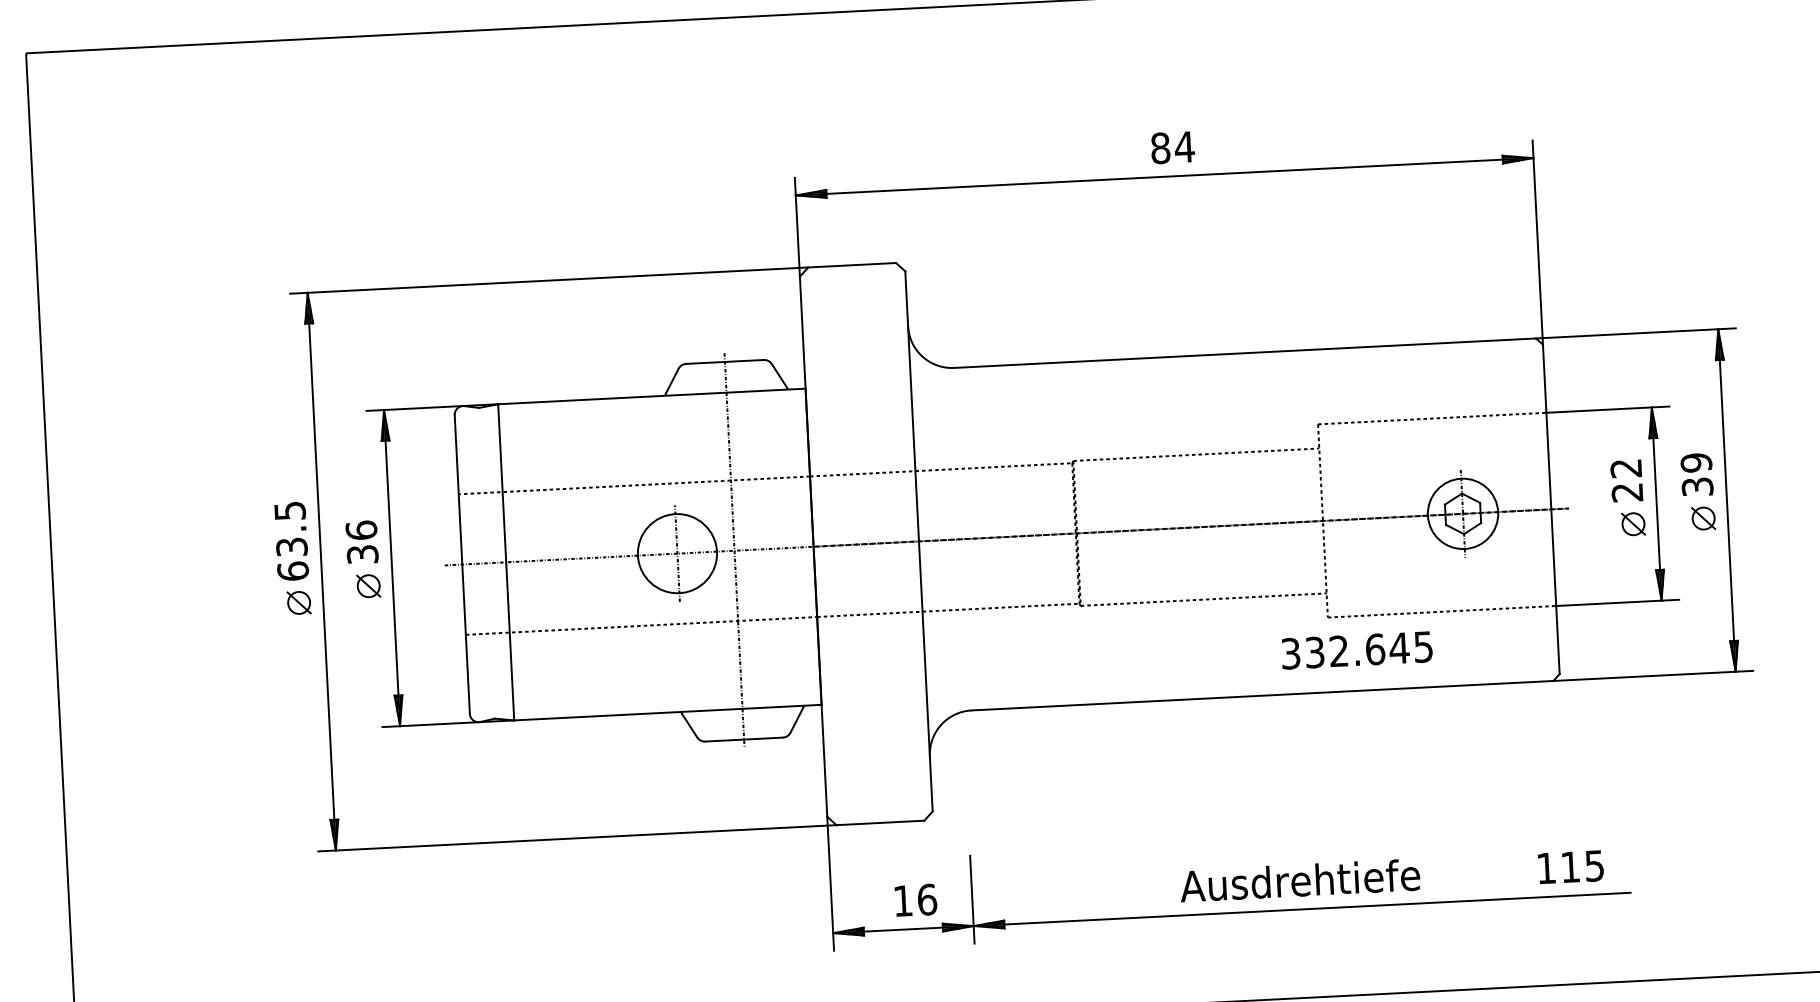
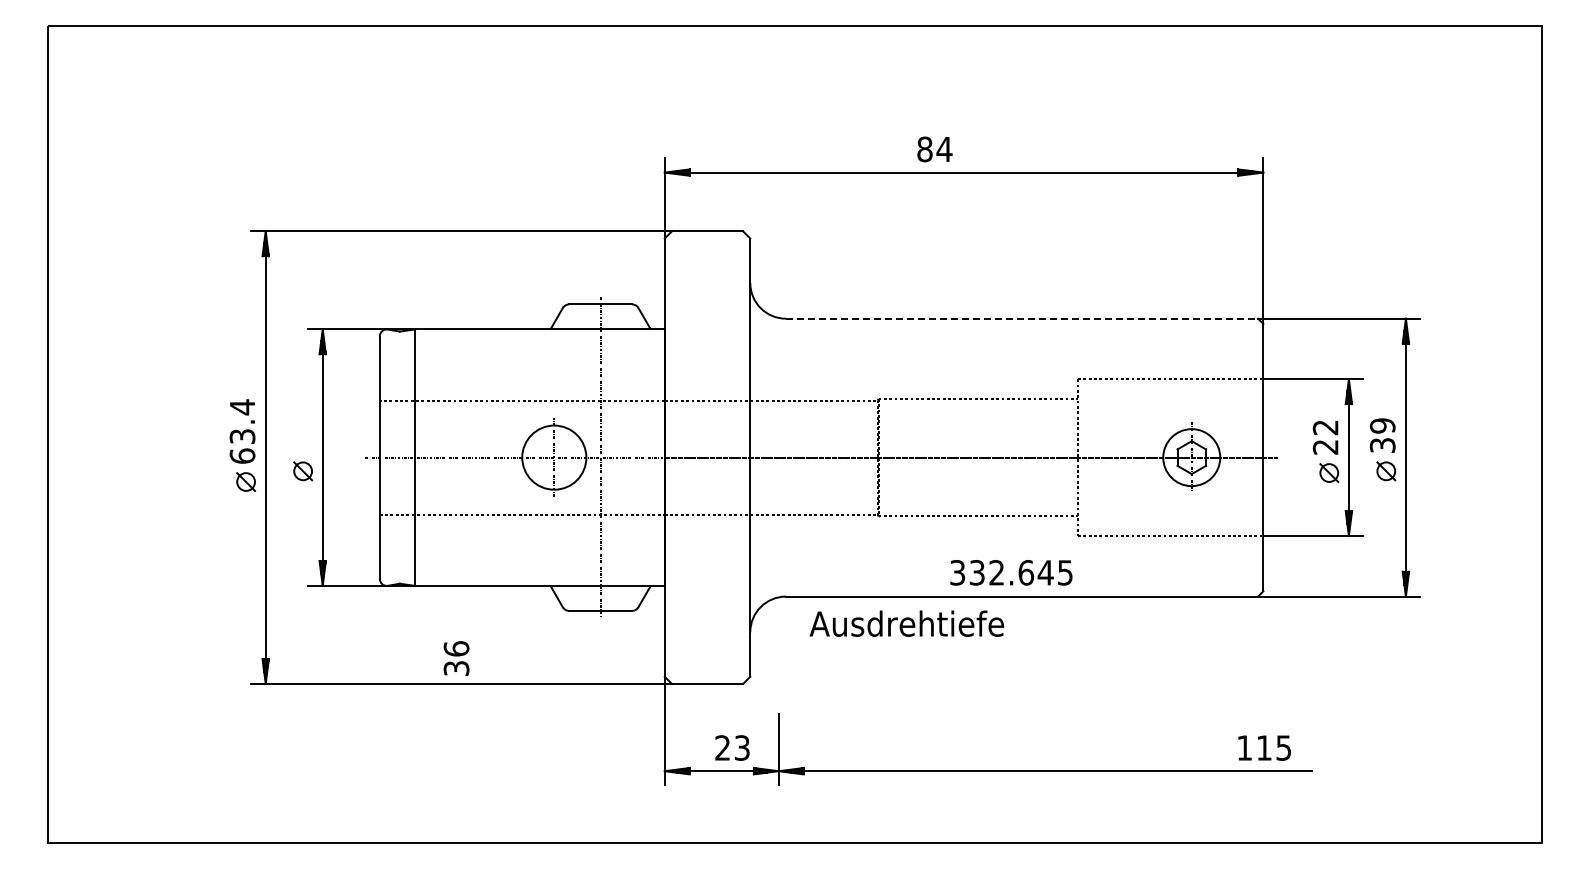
text: (1172, 147) -> (934, 149), moved
line: (1245, 352) -> (1022, 318), solid -> dashed
text: (290, 511) -> (242, 407), 63.5 -> 63.4
text: (362, 542) -> (456, 658), moved
text: (1357, 650) -> (1011, 572), moved
text: (1299, 880) -> (906, 623), moved
text: (915, 899) -> (732, 747), 16 -> 23

